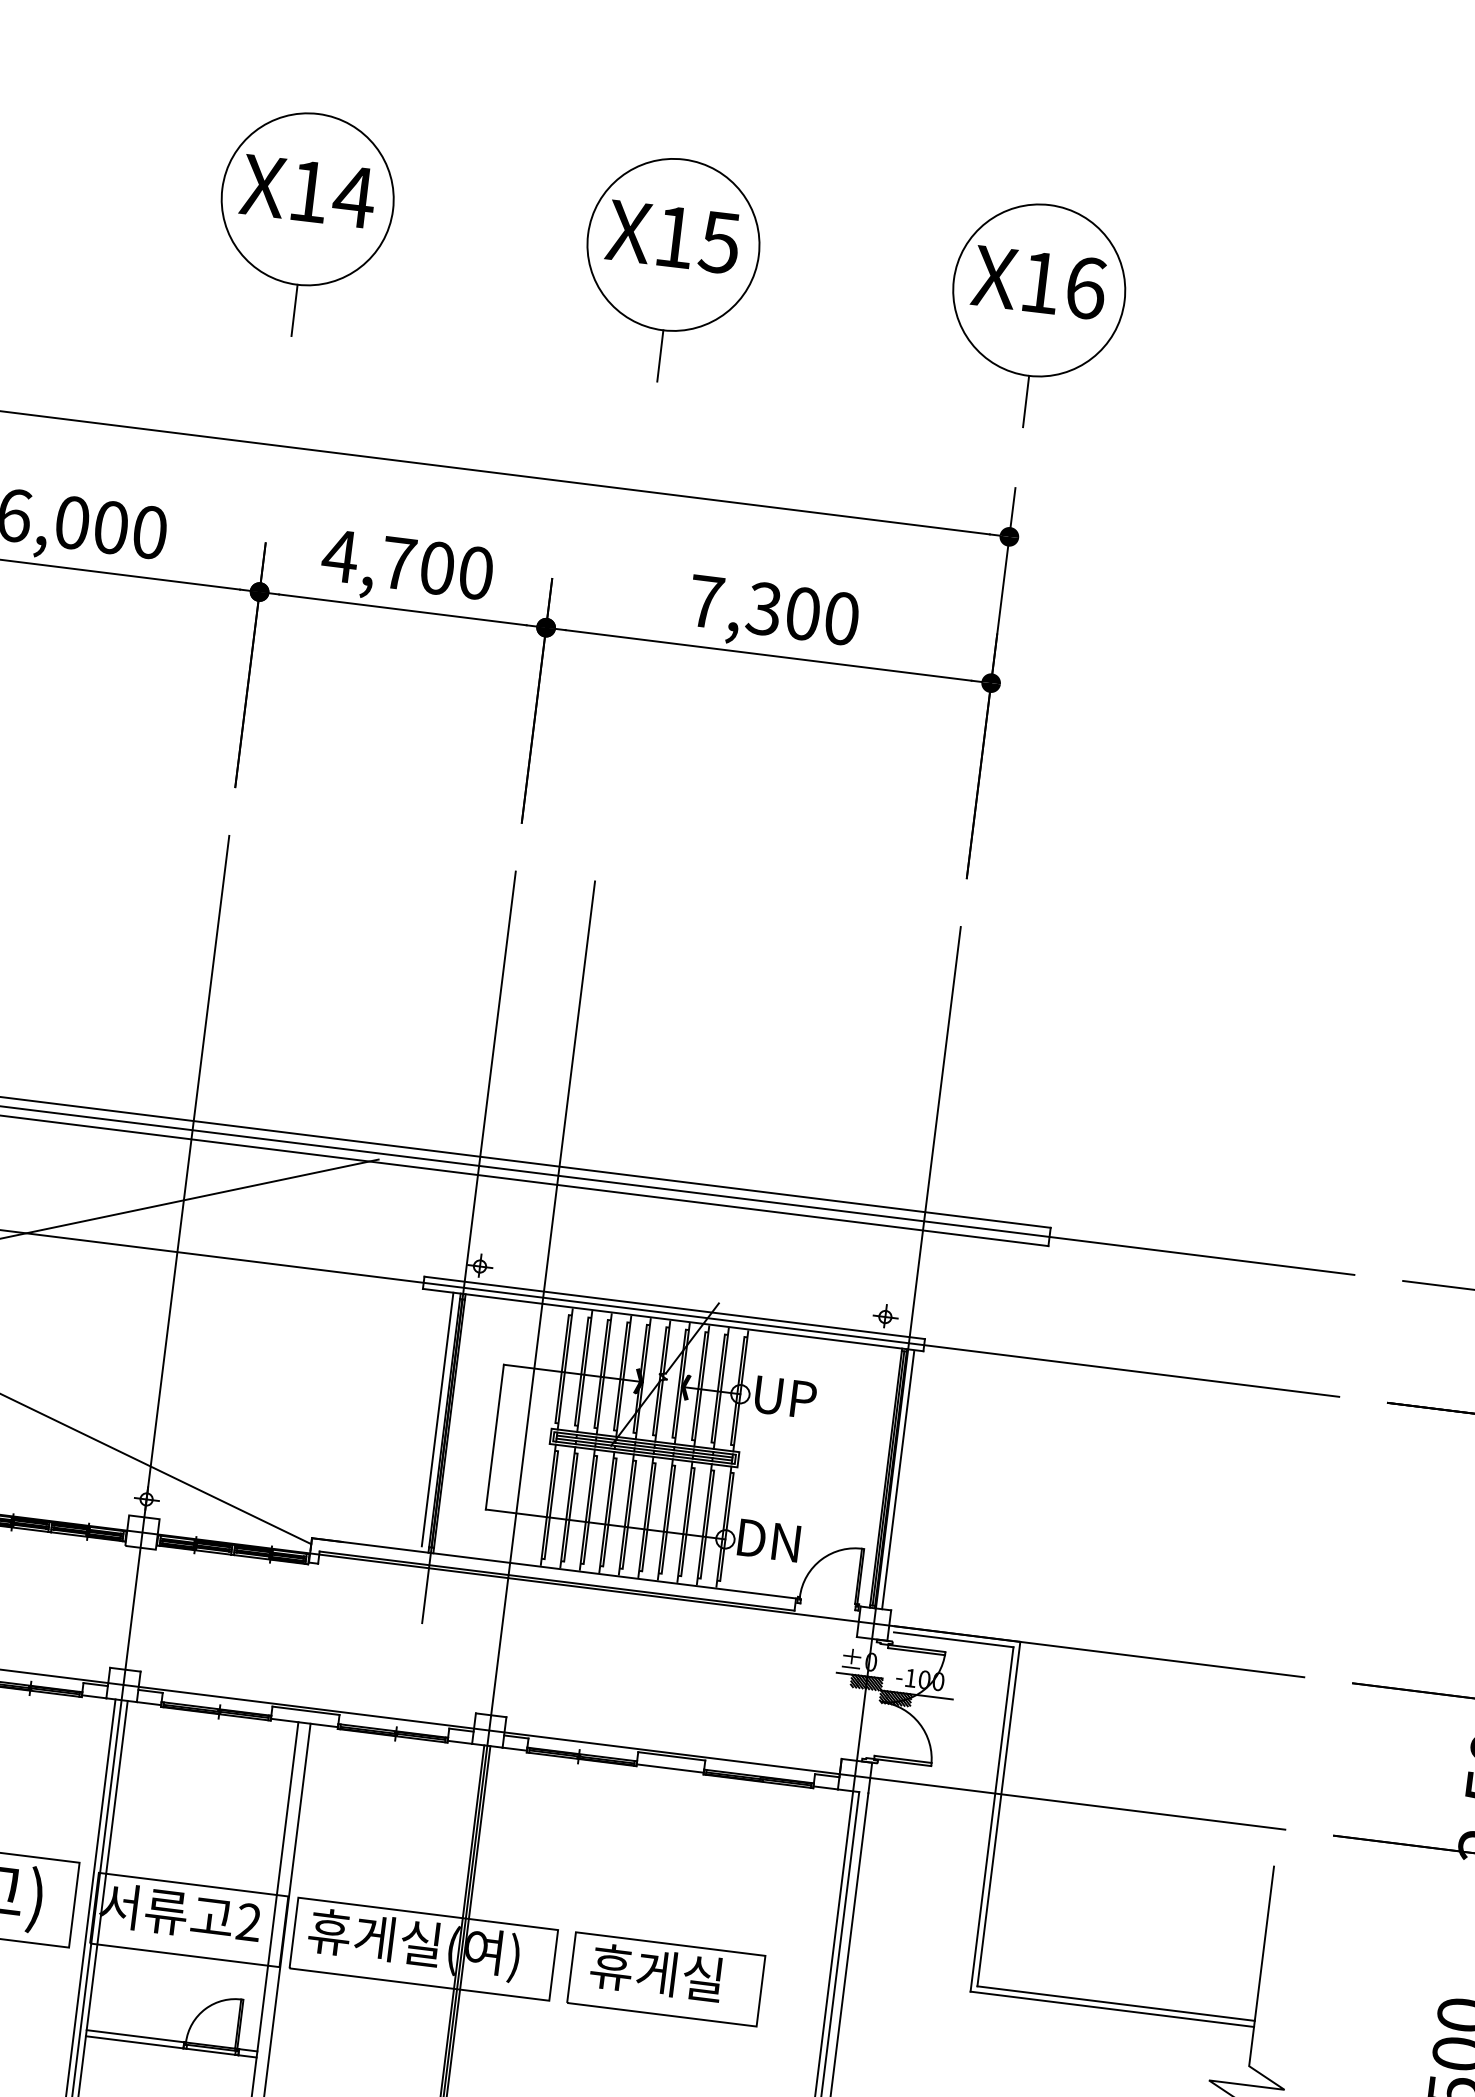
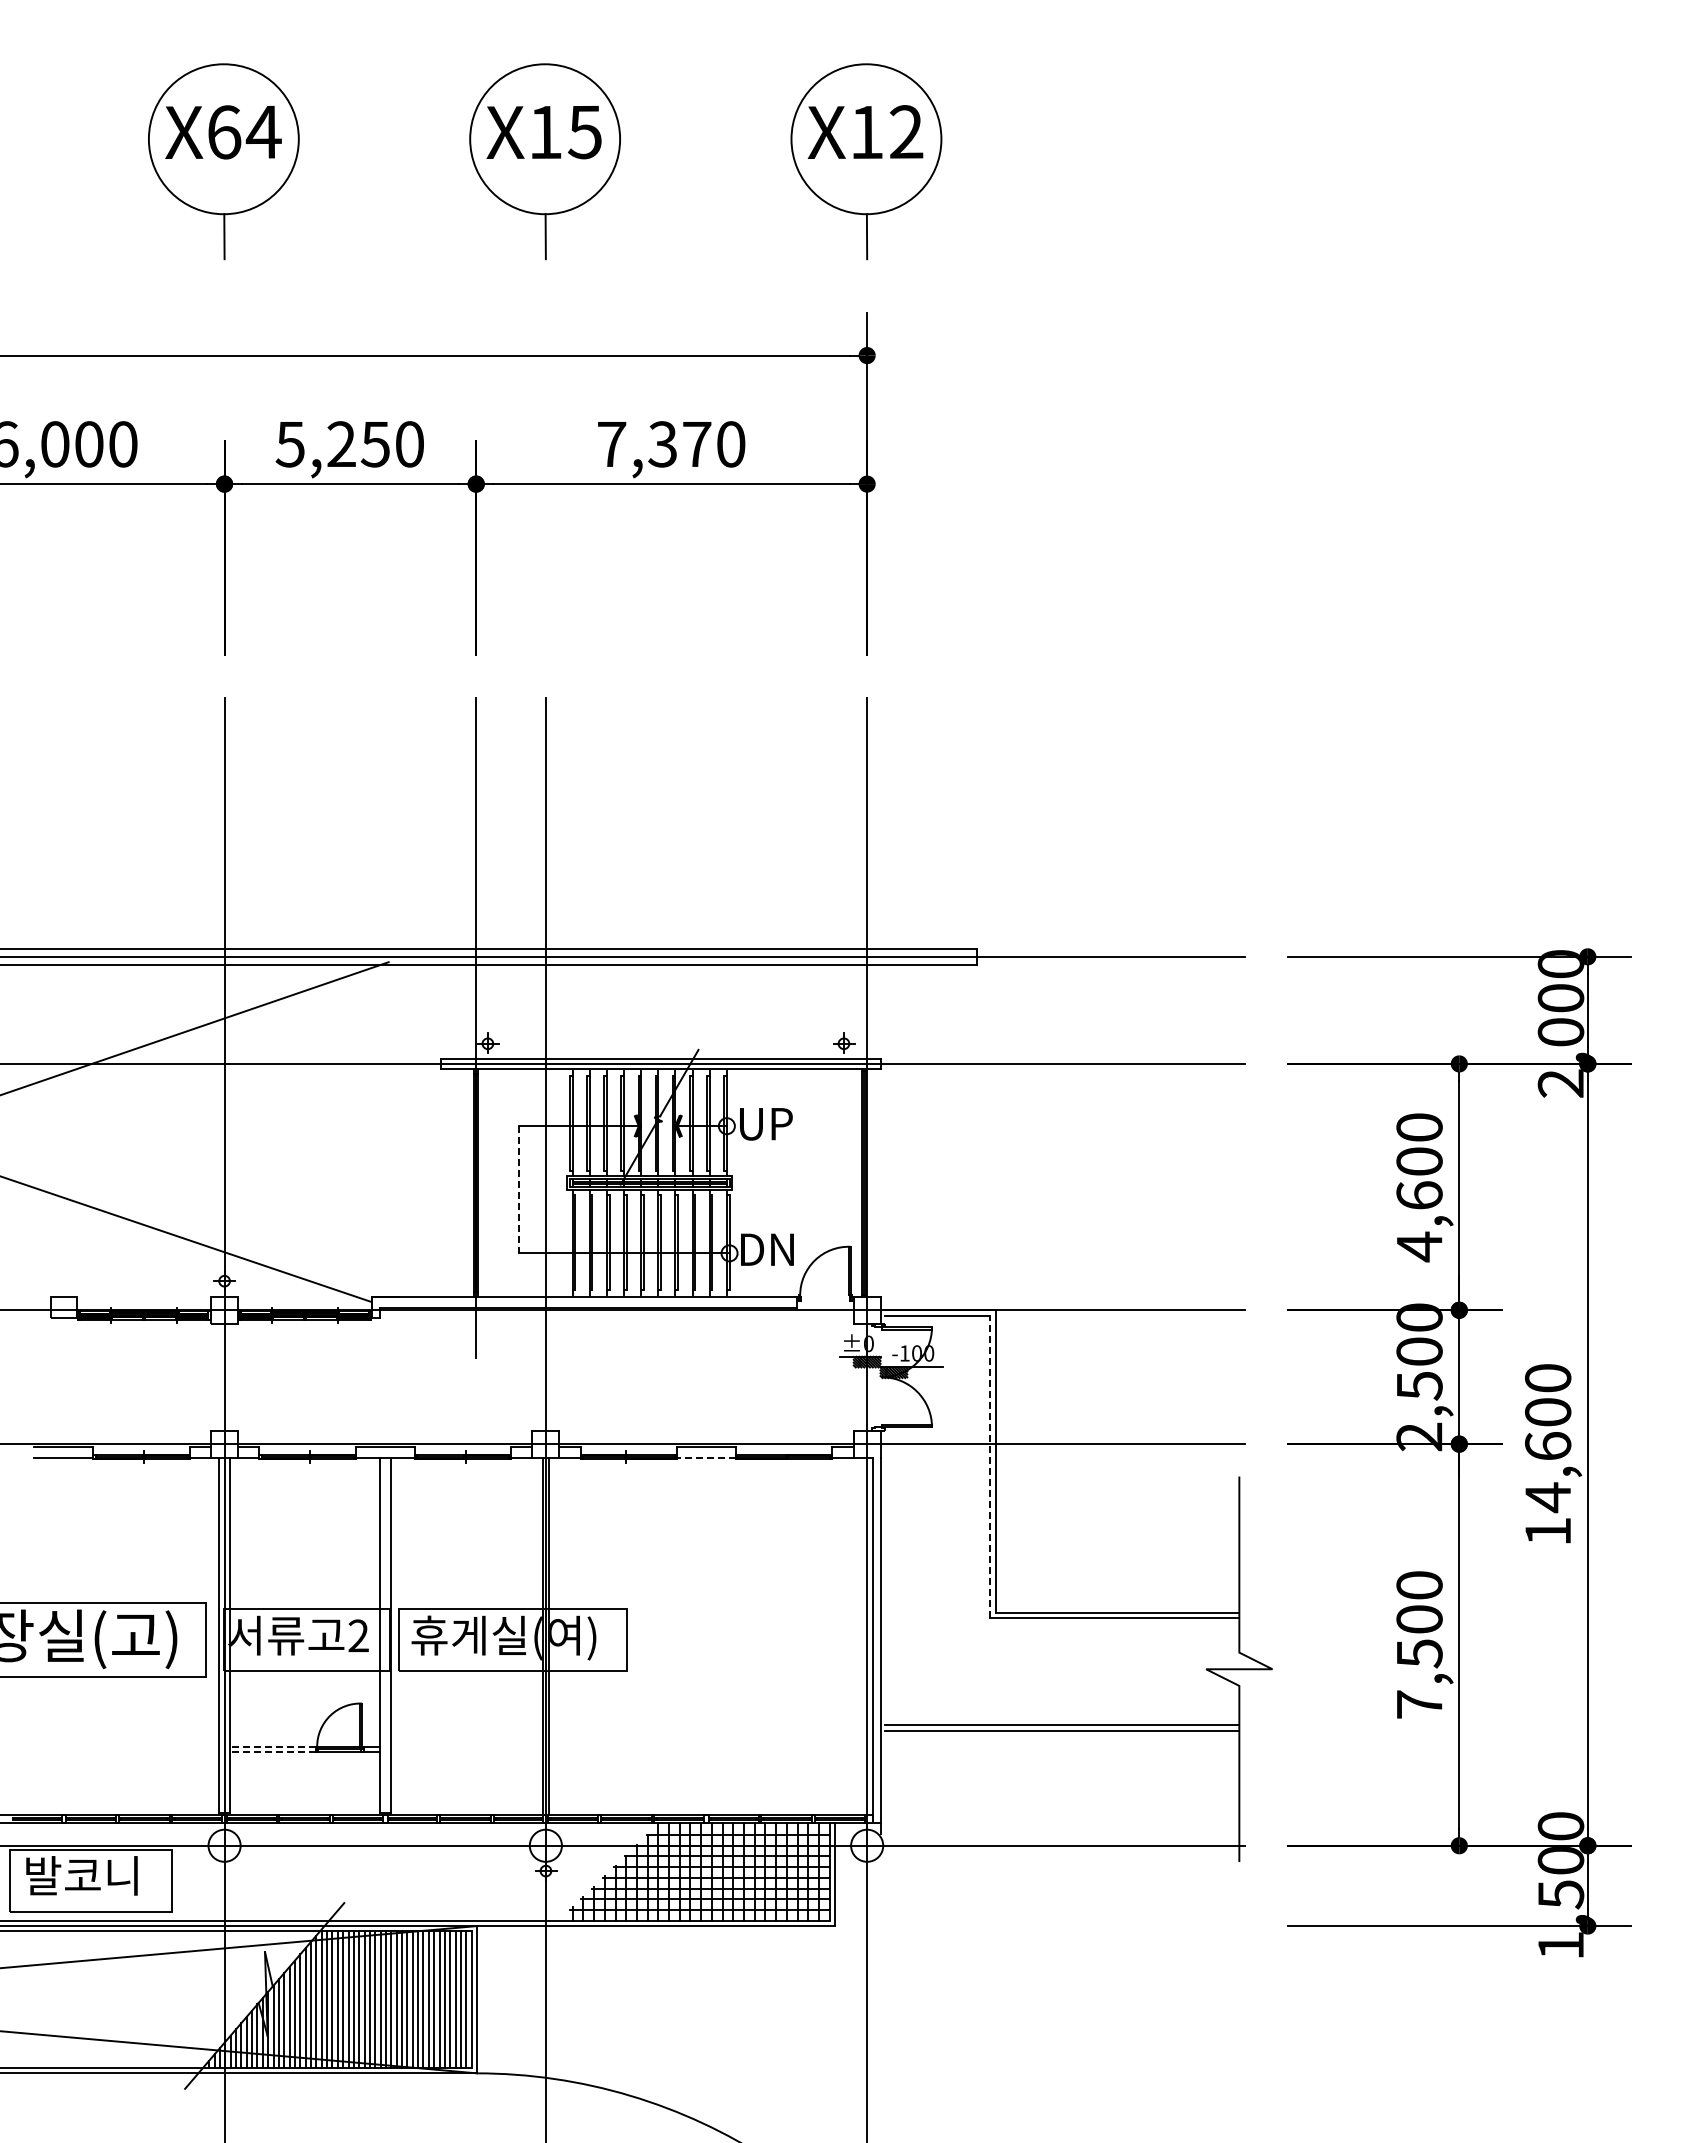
text: (309, 191) -> (224, 132), X14 -> X64
text: (1085, 288) -> (906, 132), X16 -> X12
text: (388, 562) -> (332, 444), 4,700 -> 5,250
text: (803, 614) -> (697, 444), 7,300 -> 7,370
line: (437, 1419) -> (467, 1180), removed
line: (495, 1436) -> (519, 1189), solid -> dashed
line: (898, 1480) -> (872, 1183), removed
line: (670, 1768) -> (706, 1457), solid -> dashed
line: (992, 1819) -> (990, 1466), solid -> dashed
part: (666, 1978) -> (725, 1639), removed
line: (135, 2035) -> (272, 1746), solid -> dashed
line: (134, 2042) -> (272, 1752), solid -> dashed

